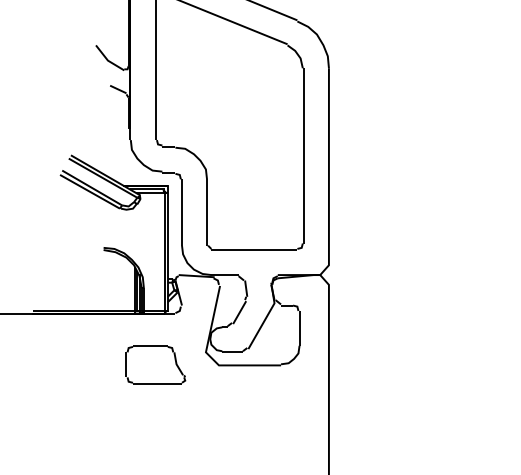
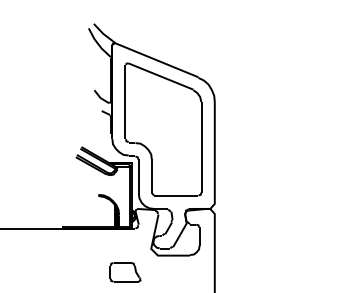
part: (156, 365) -> (125, 272), moved

